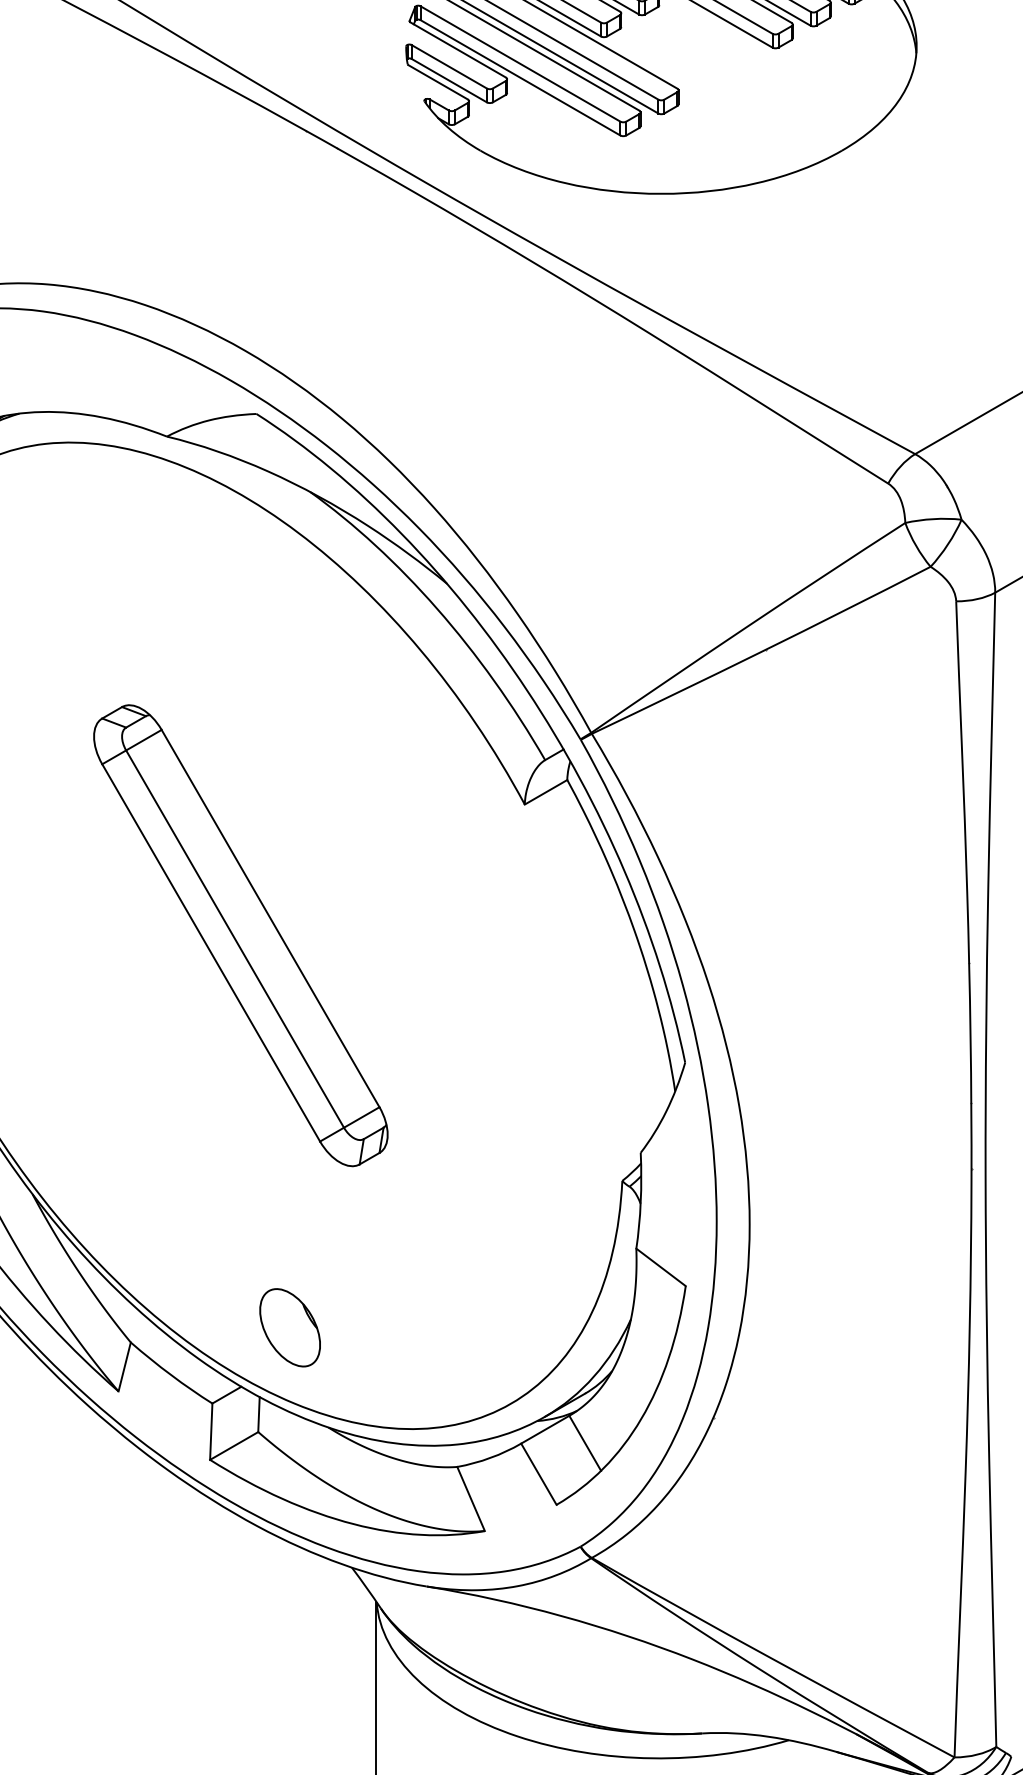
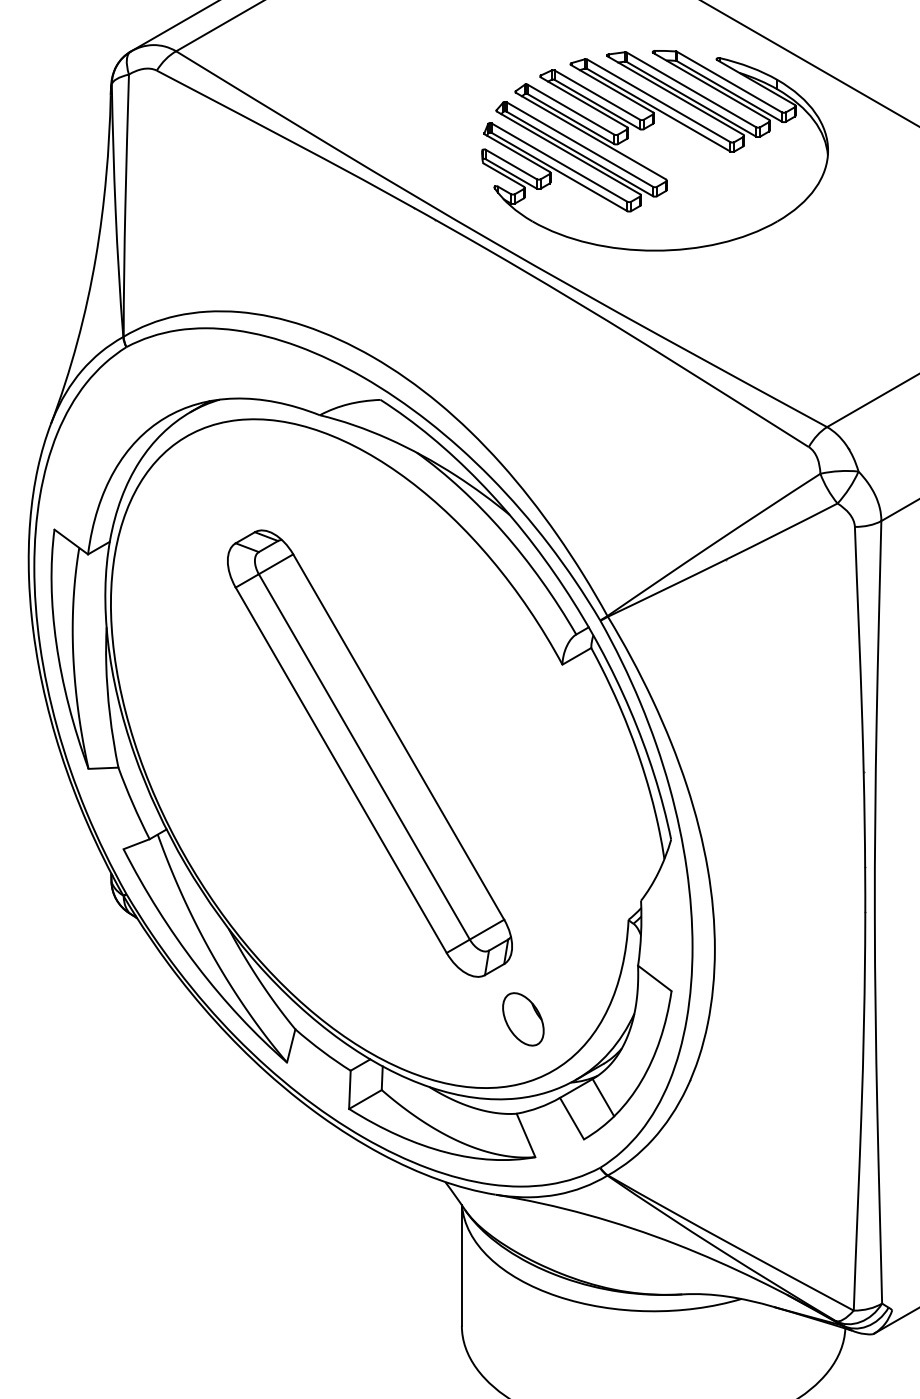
part: (240, 935) -> (369, 753), size x1.43
part: (290, 1327) -> (523, 1019), moved

